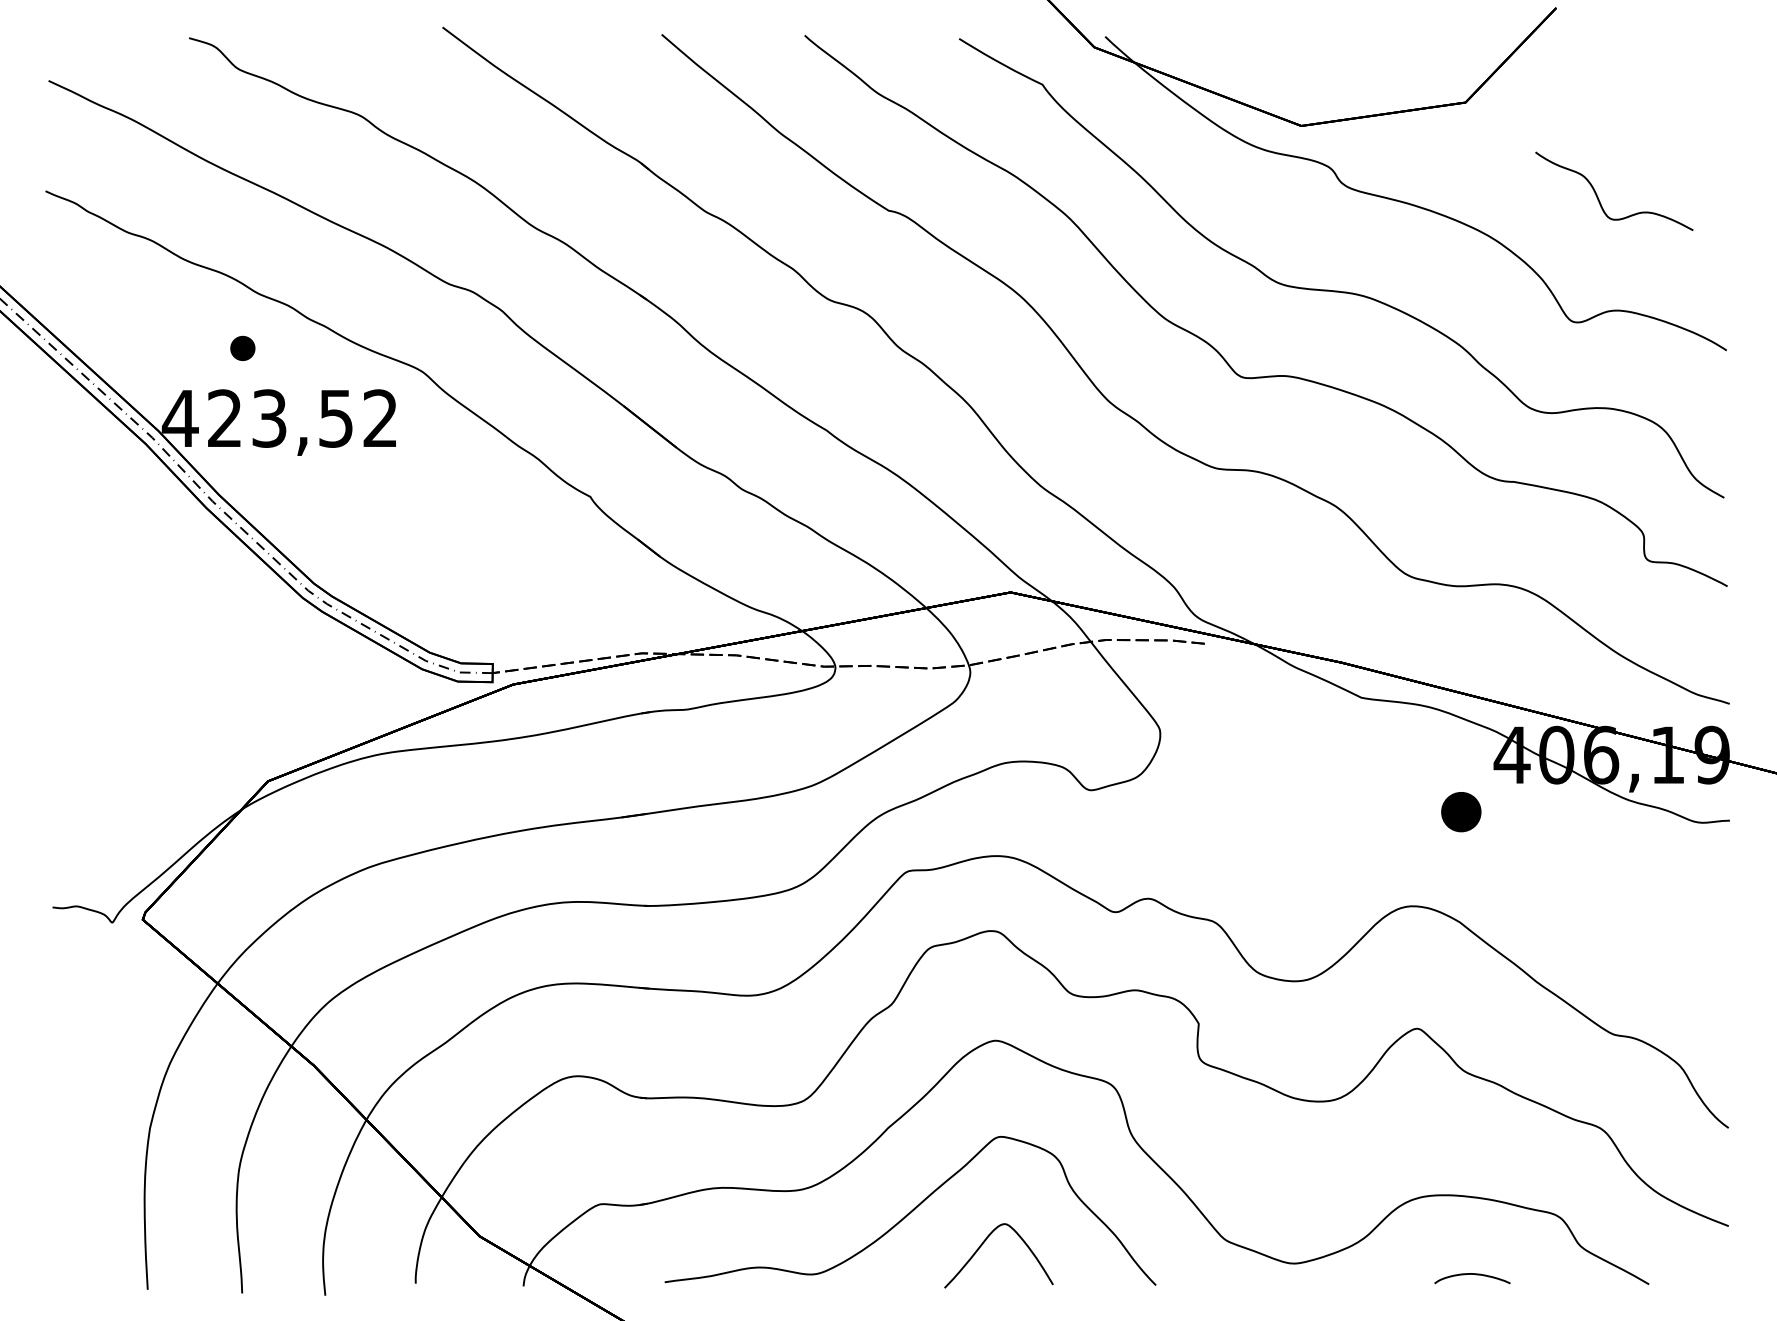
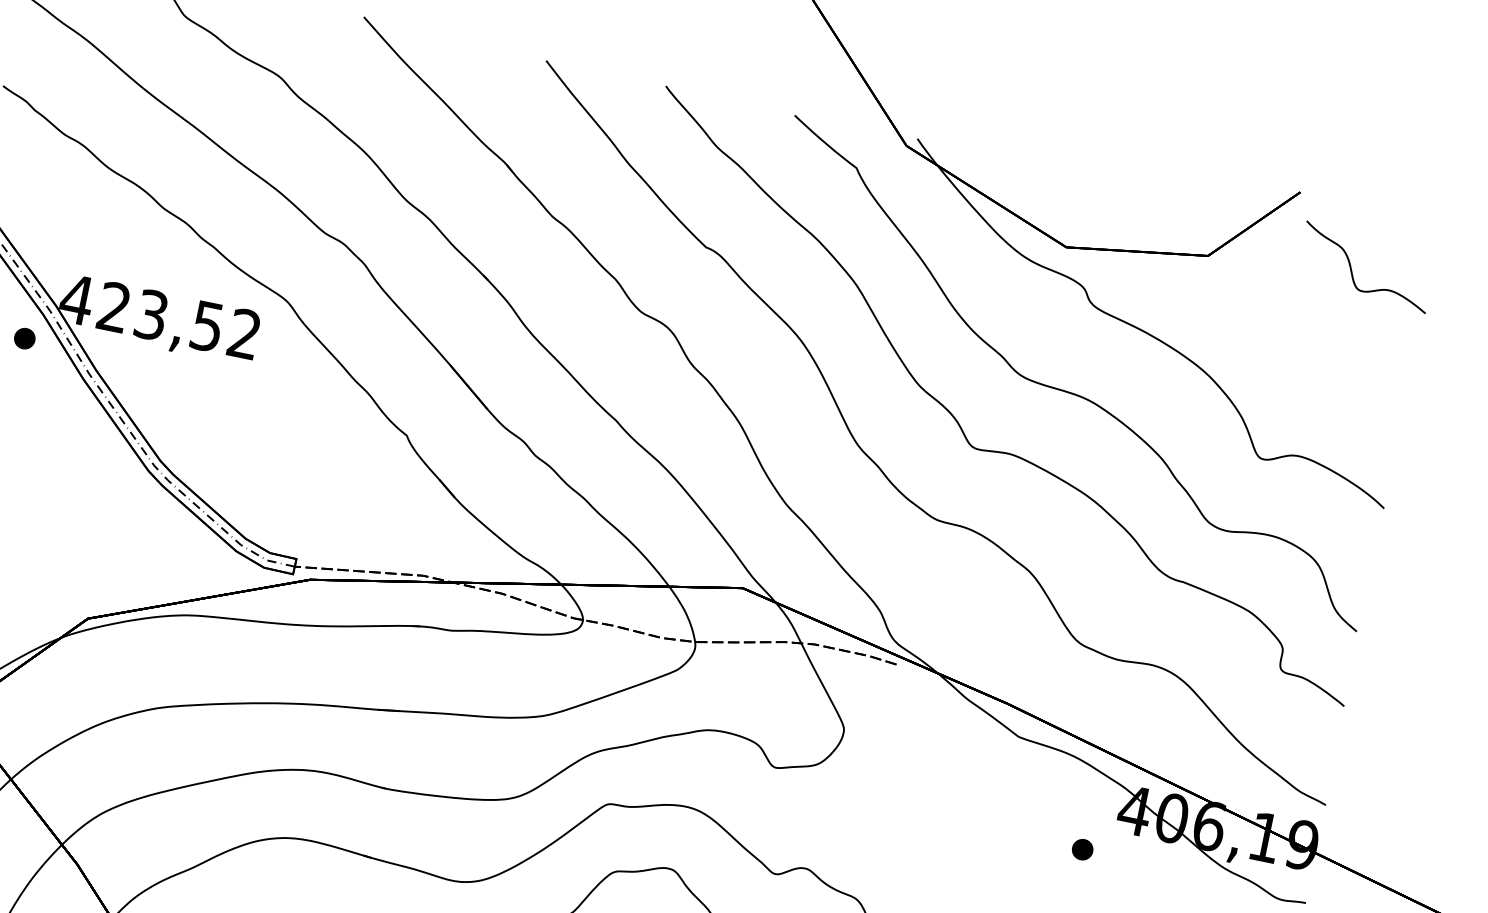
curve: (1598, 196) -> (1352, 268), moved
part: (242, 347) -> (24, 337), moved
part: (1461, 811) -> (1082, 849), size x0.62

